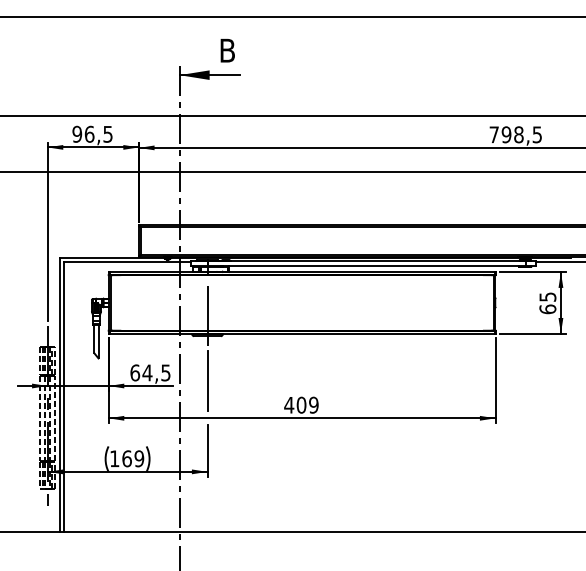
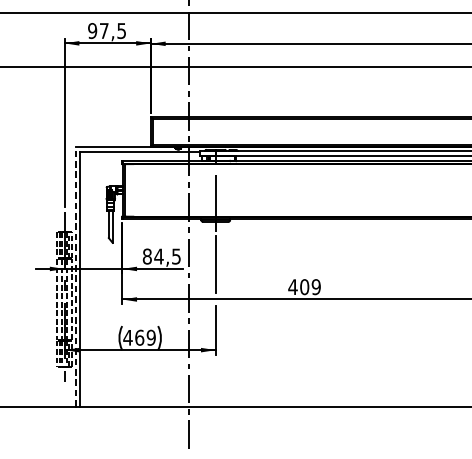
text: (89, 133) -> (104, 30), 96,5 -> 97,5
text: (135, 372) -> (147, 256), 64,5 -> 84,5
line: (59, 394) -> (75, 276), solid -> dashed
text: (114, 458) -> (127, 337), 169 -> 469

